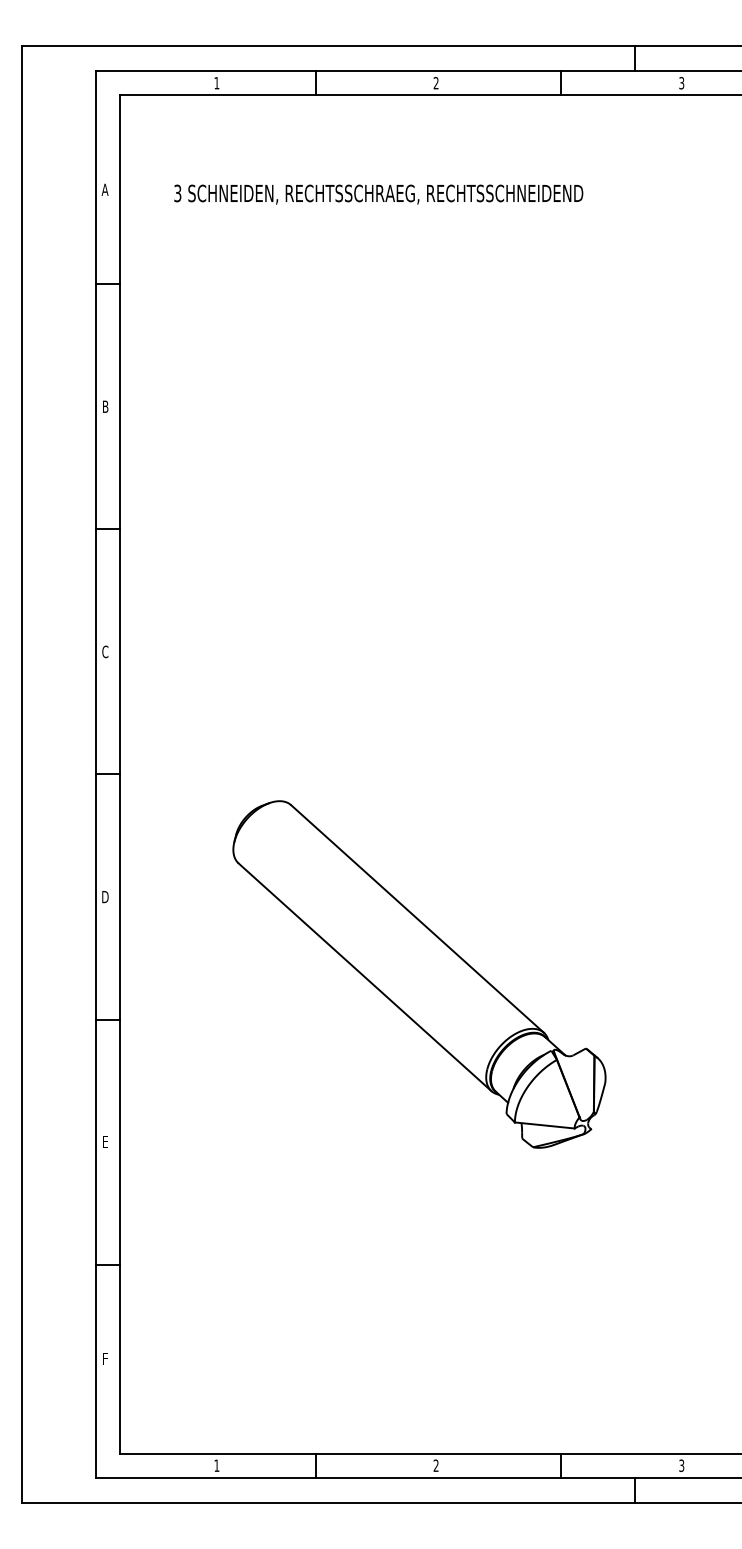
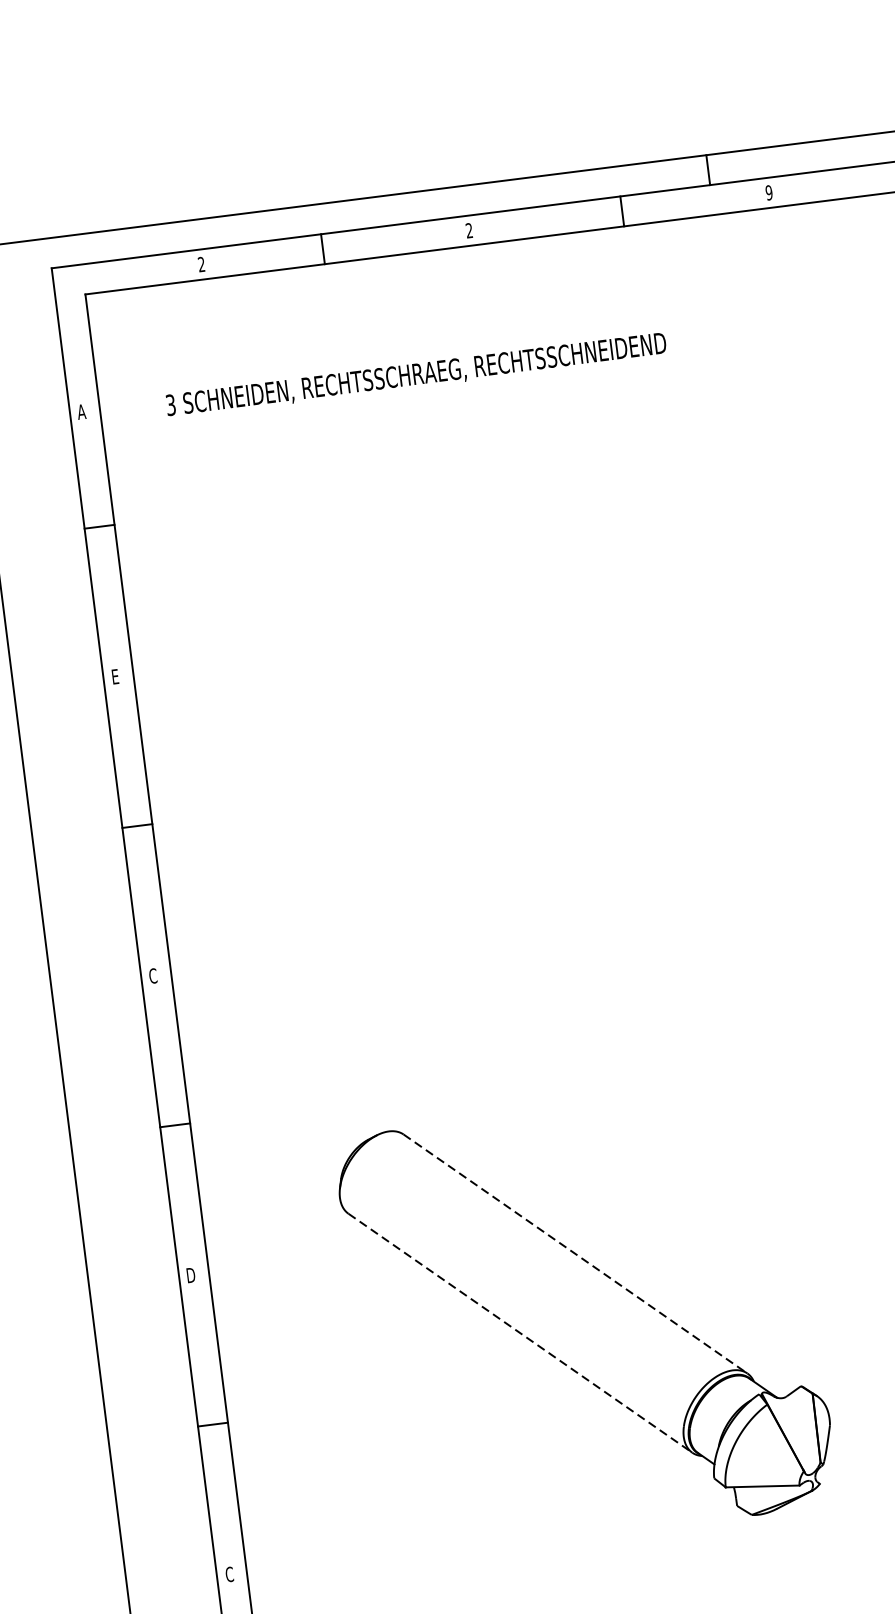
text: (216, 83) -> (201, 264), 1 -> 2
text: (681, 83) -> (768, 193), 3 -> 9
text: (105, 406) -> (115, 676), B -> E
line: (417, 919) -> (575, 1254), solid -> dashed
line: (365, 977) -> (520, 1333), solid -> dashed
text: (106, 1141) -> (230, 1573), E -> C

